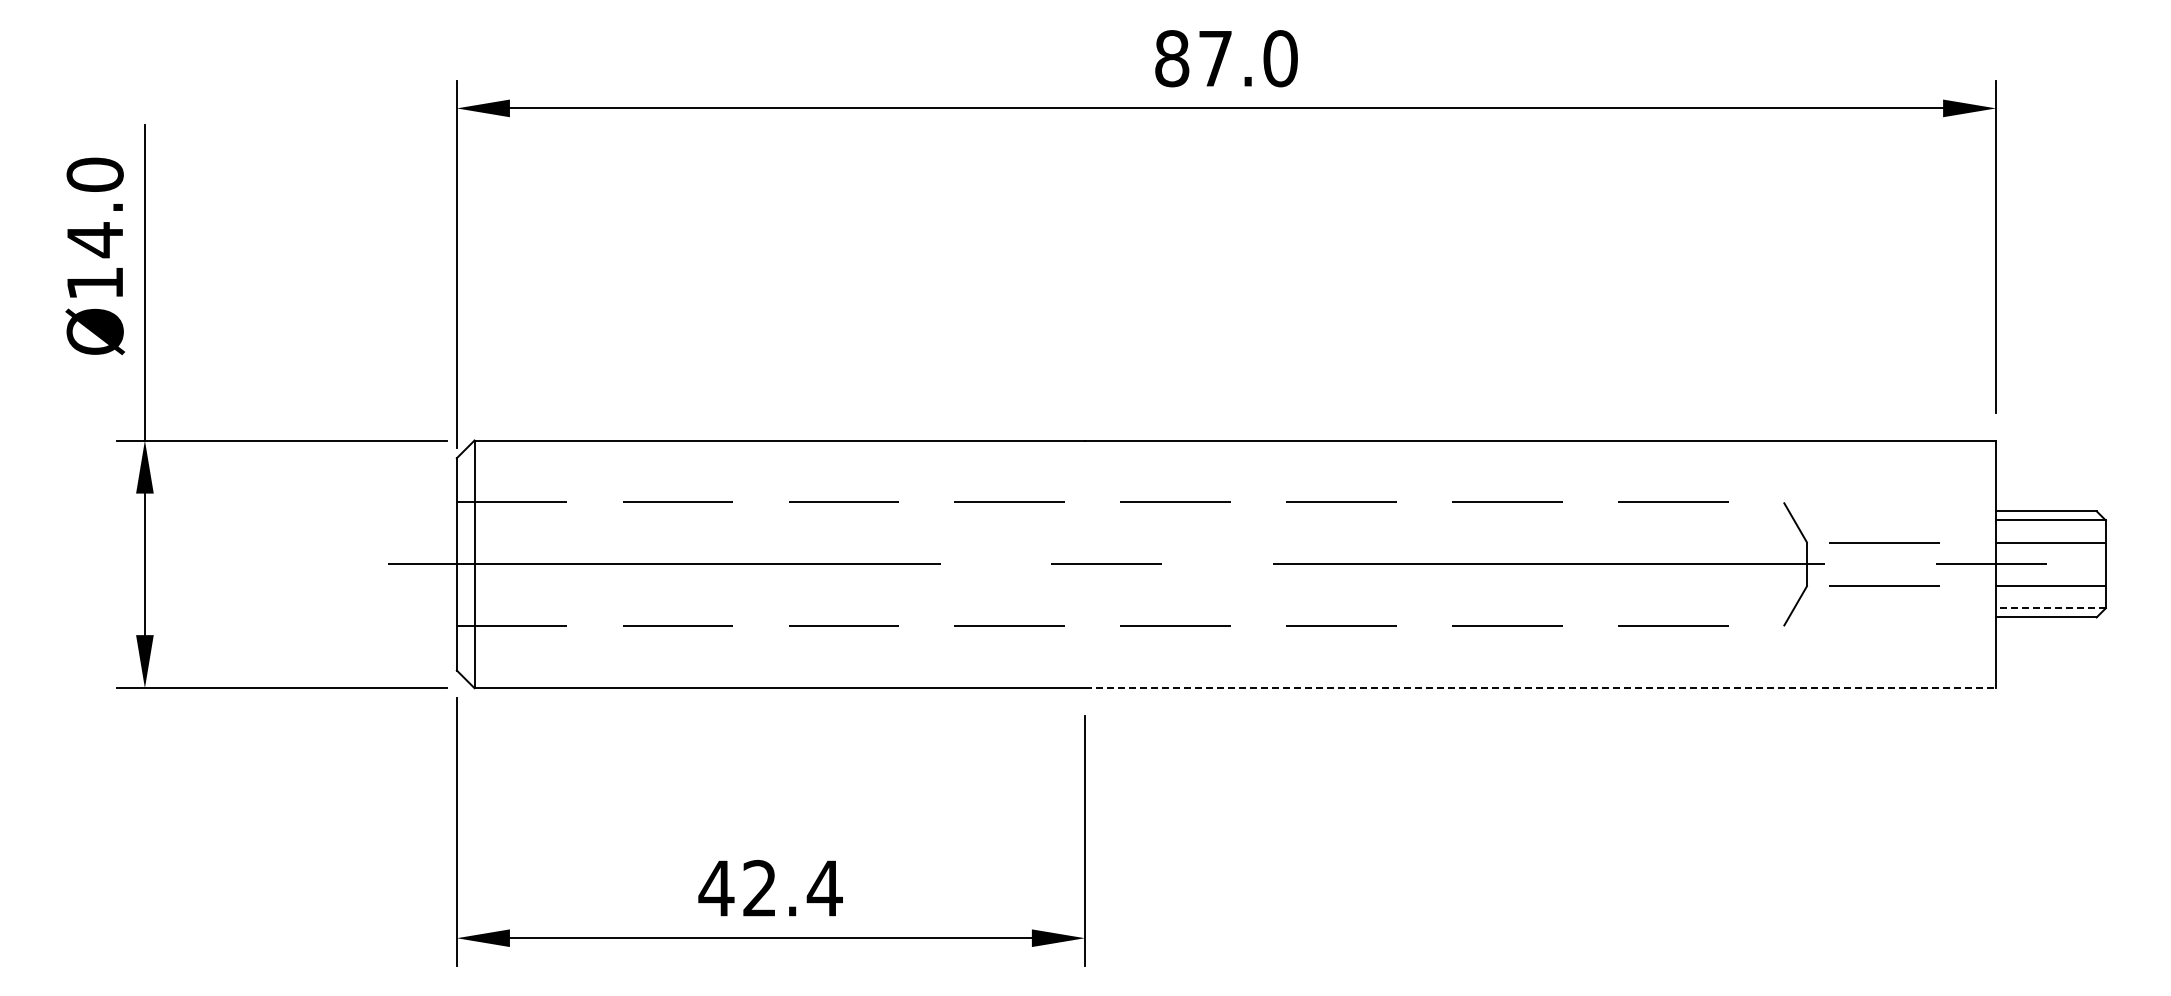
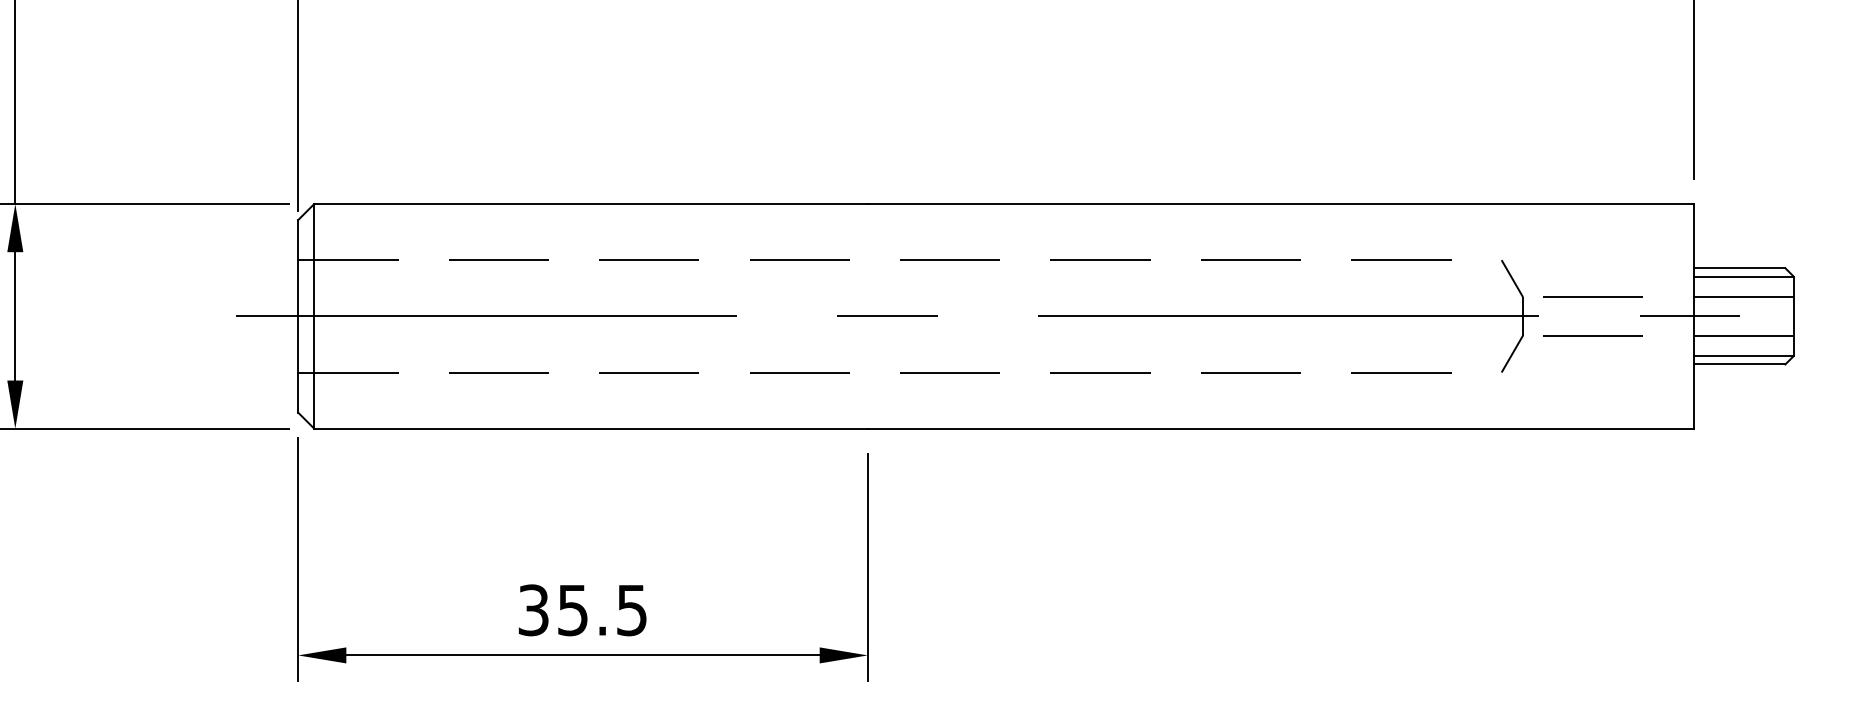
line: (2051, 608) -> (1744, 356), dashed -> solid
line: (1540, 688) -> (1280, 428), dashed -> solid
text: (770, 888) -> (582, 610), 42.4 -> 35.5

